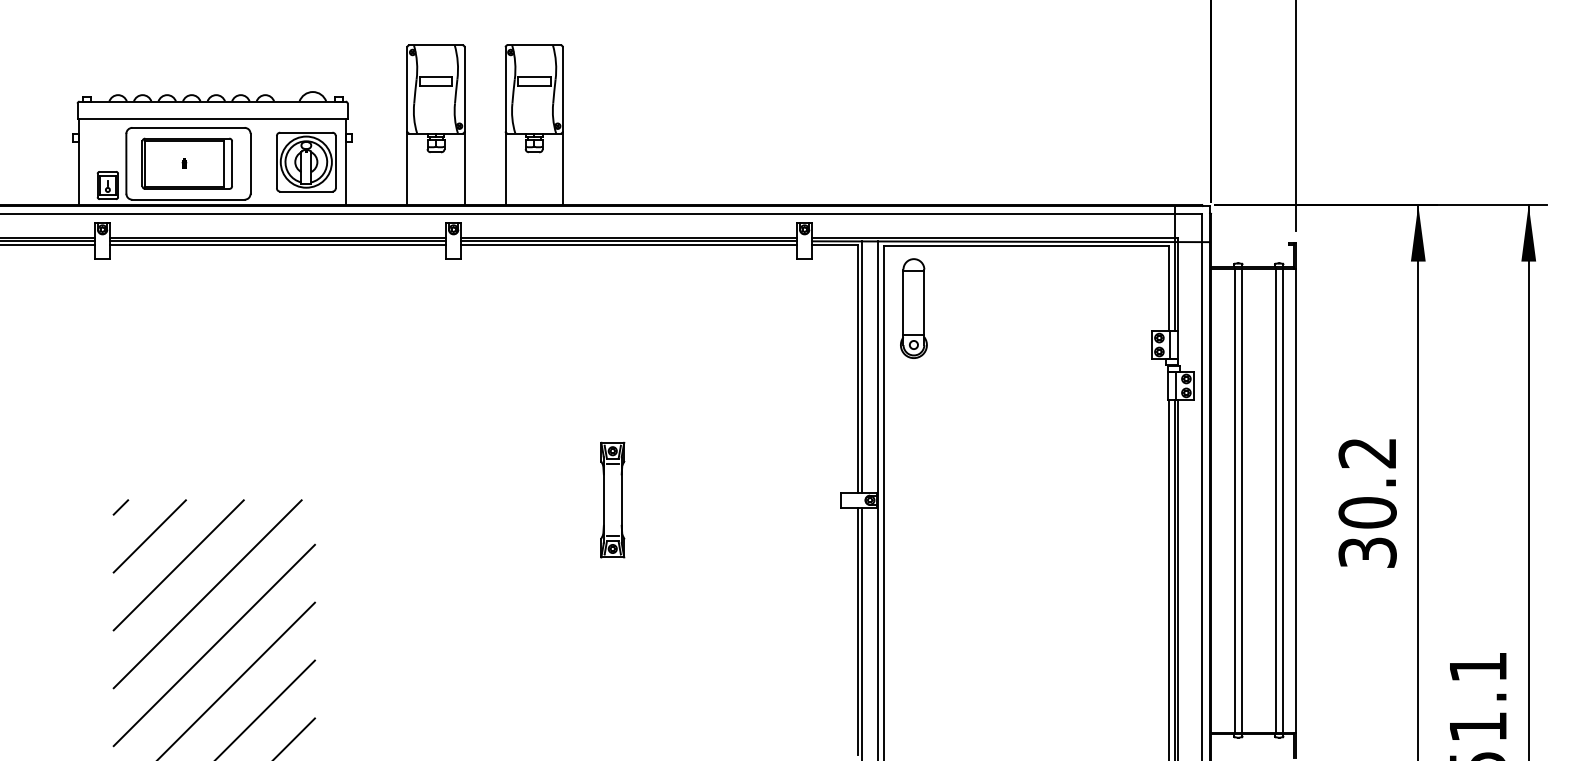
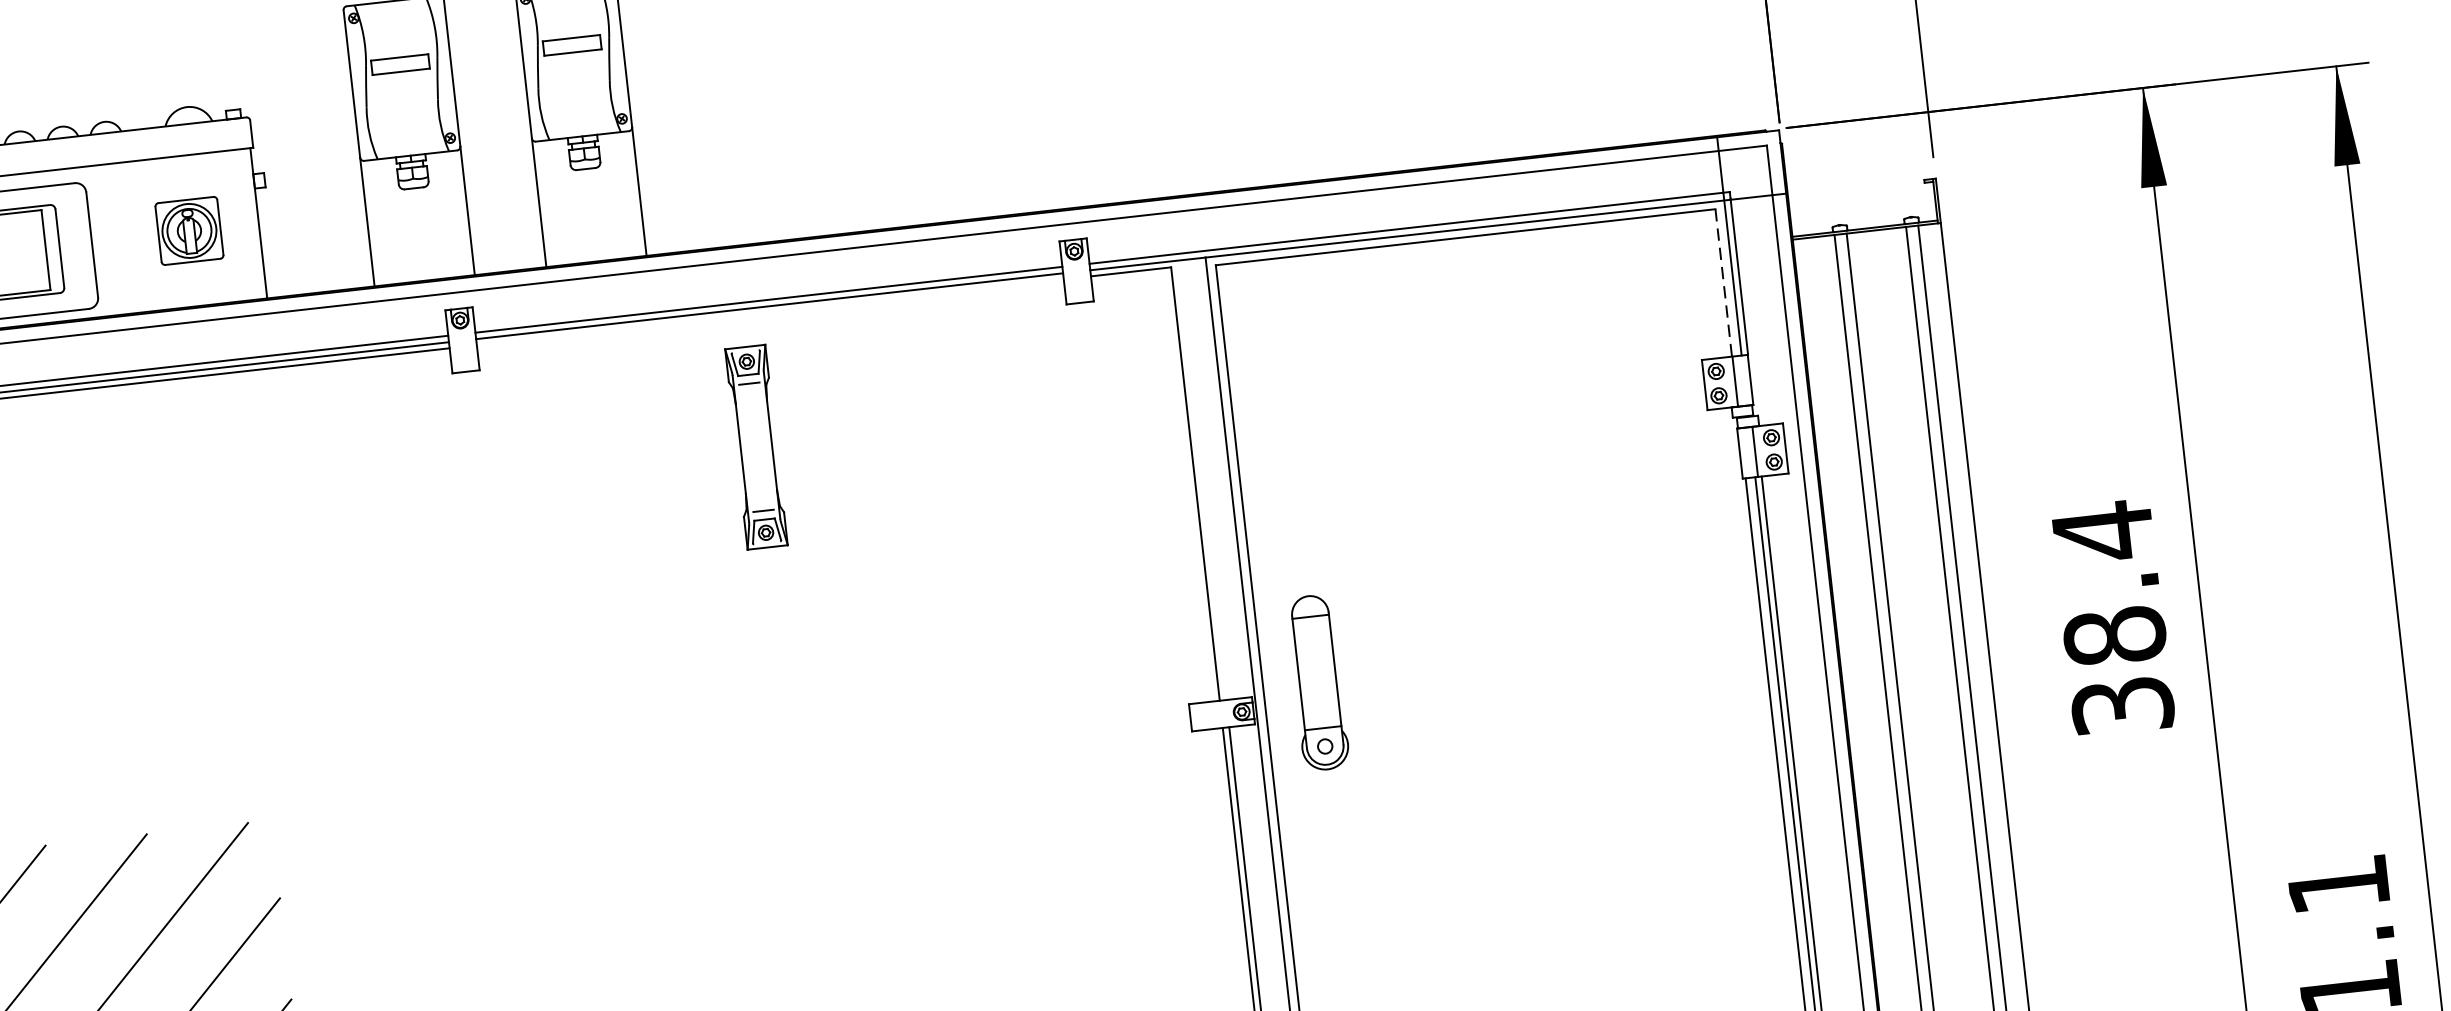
part: (306, 161) -> (189, 229), size x0.6
line: (628, 244) -> (769, 311), removed
line: (1169, 289) -> (1724, 284), solid -> dashed
part: (913, 308) -> (1317, 682), moved
line: (861, 366) -> (1200, 479), removed
text: (1367, 482) -> (2108, 583), 30.2 -> 38.4
part: (612, 499) -> (755, 446), moved

